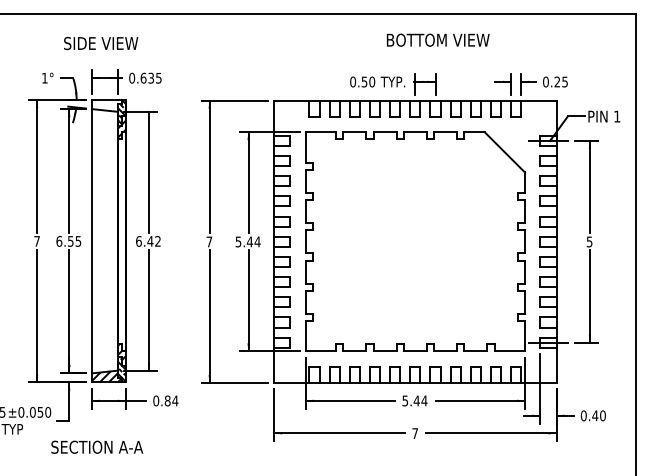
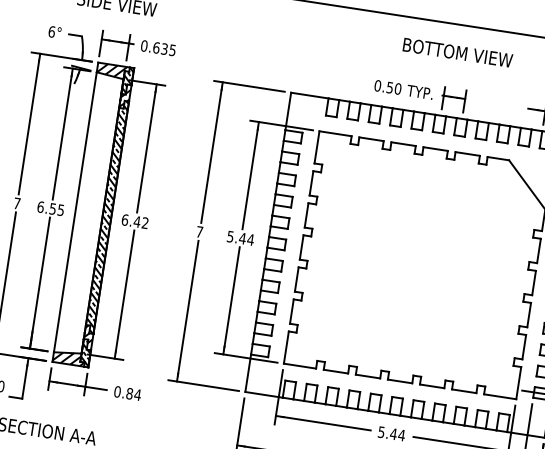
text: (438, 39) -> (458, 52), moved
text: (44, 77) -> (51, 31), 1° -> 6°
hatch: (105, 105) -> (111, 70), added
hatch: (121, 240) -> (106, 216), added

